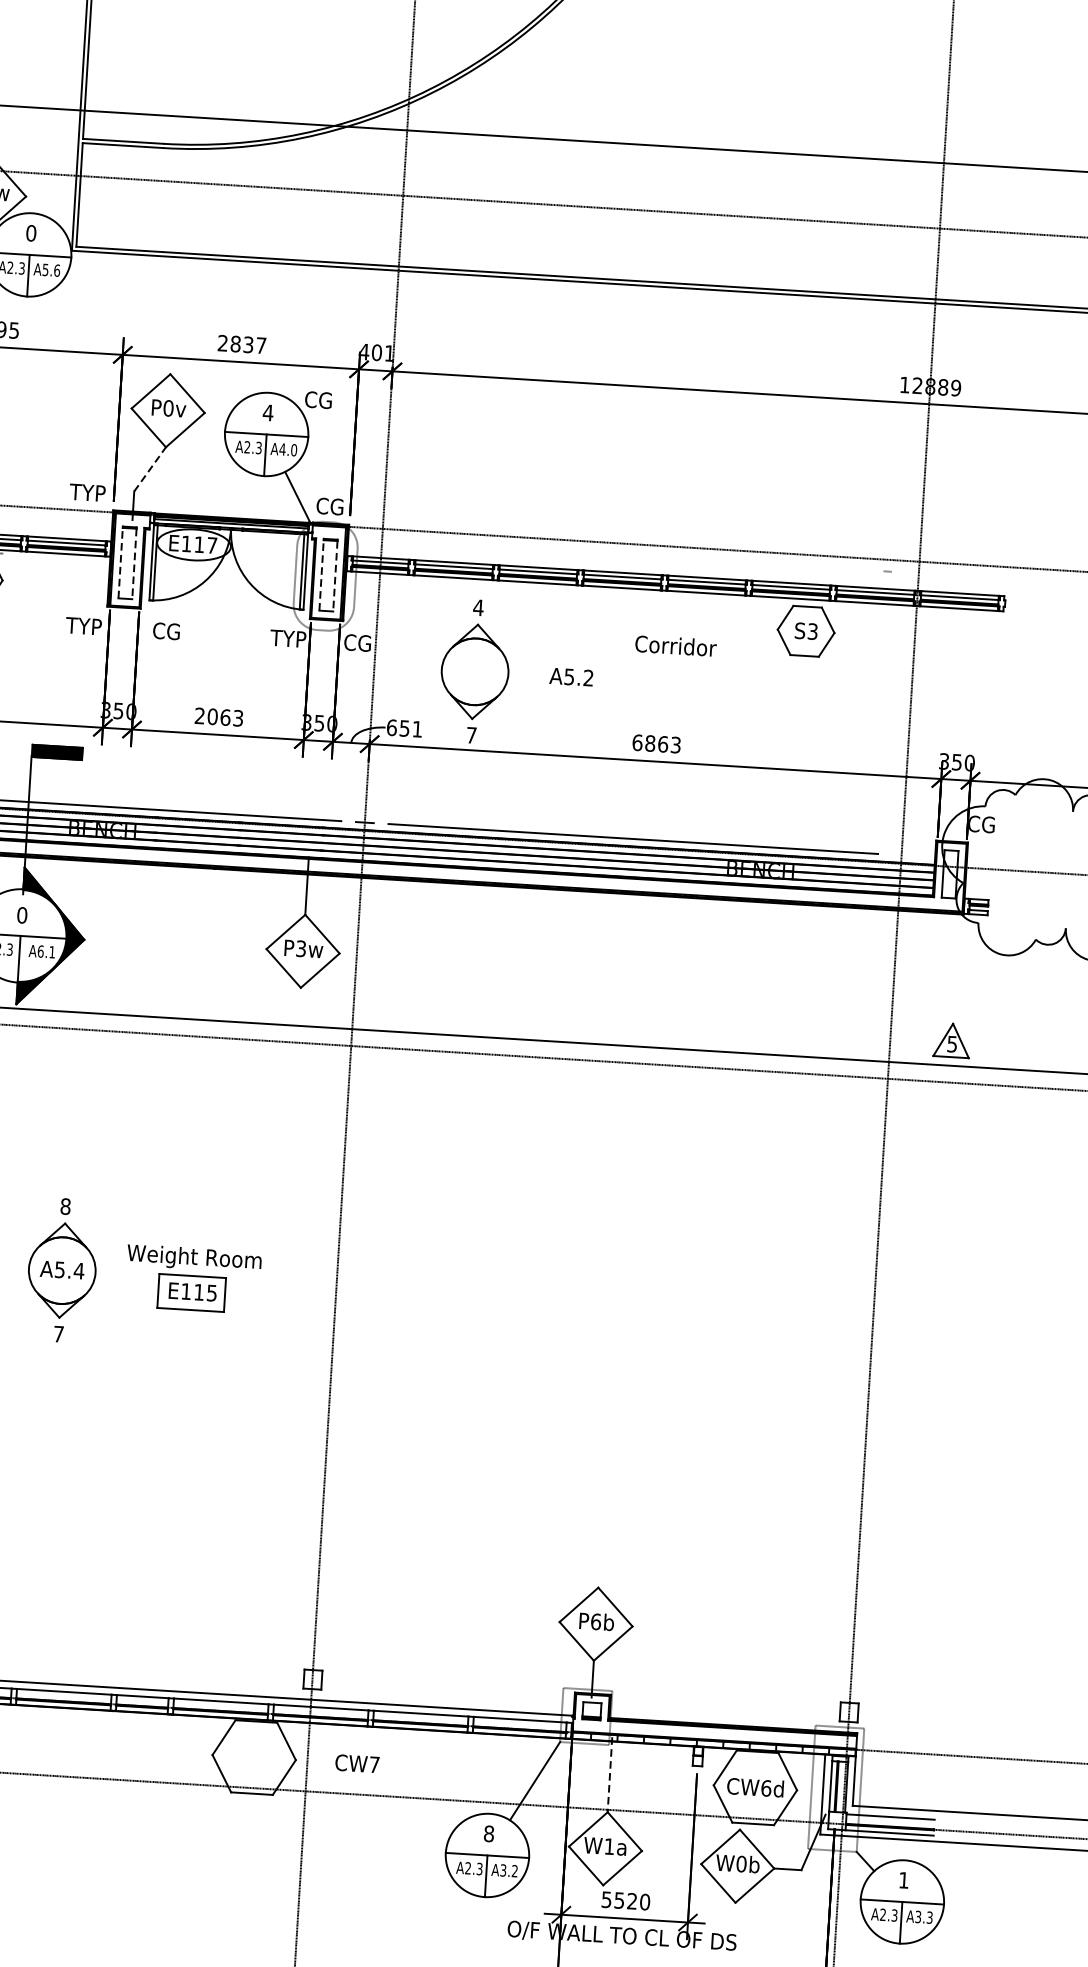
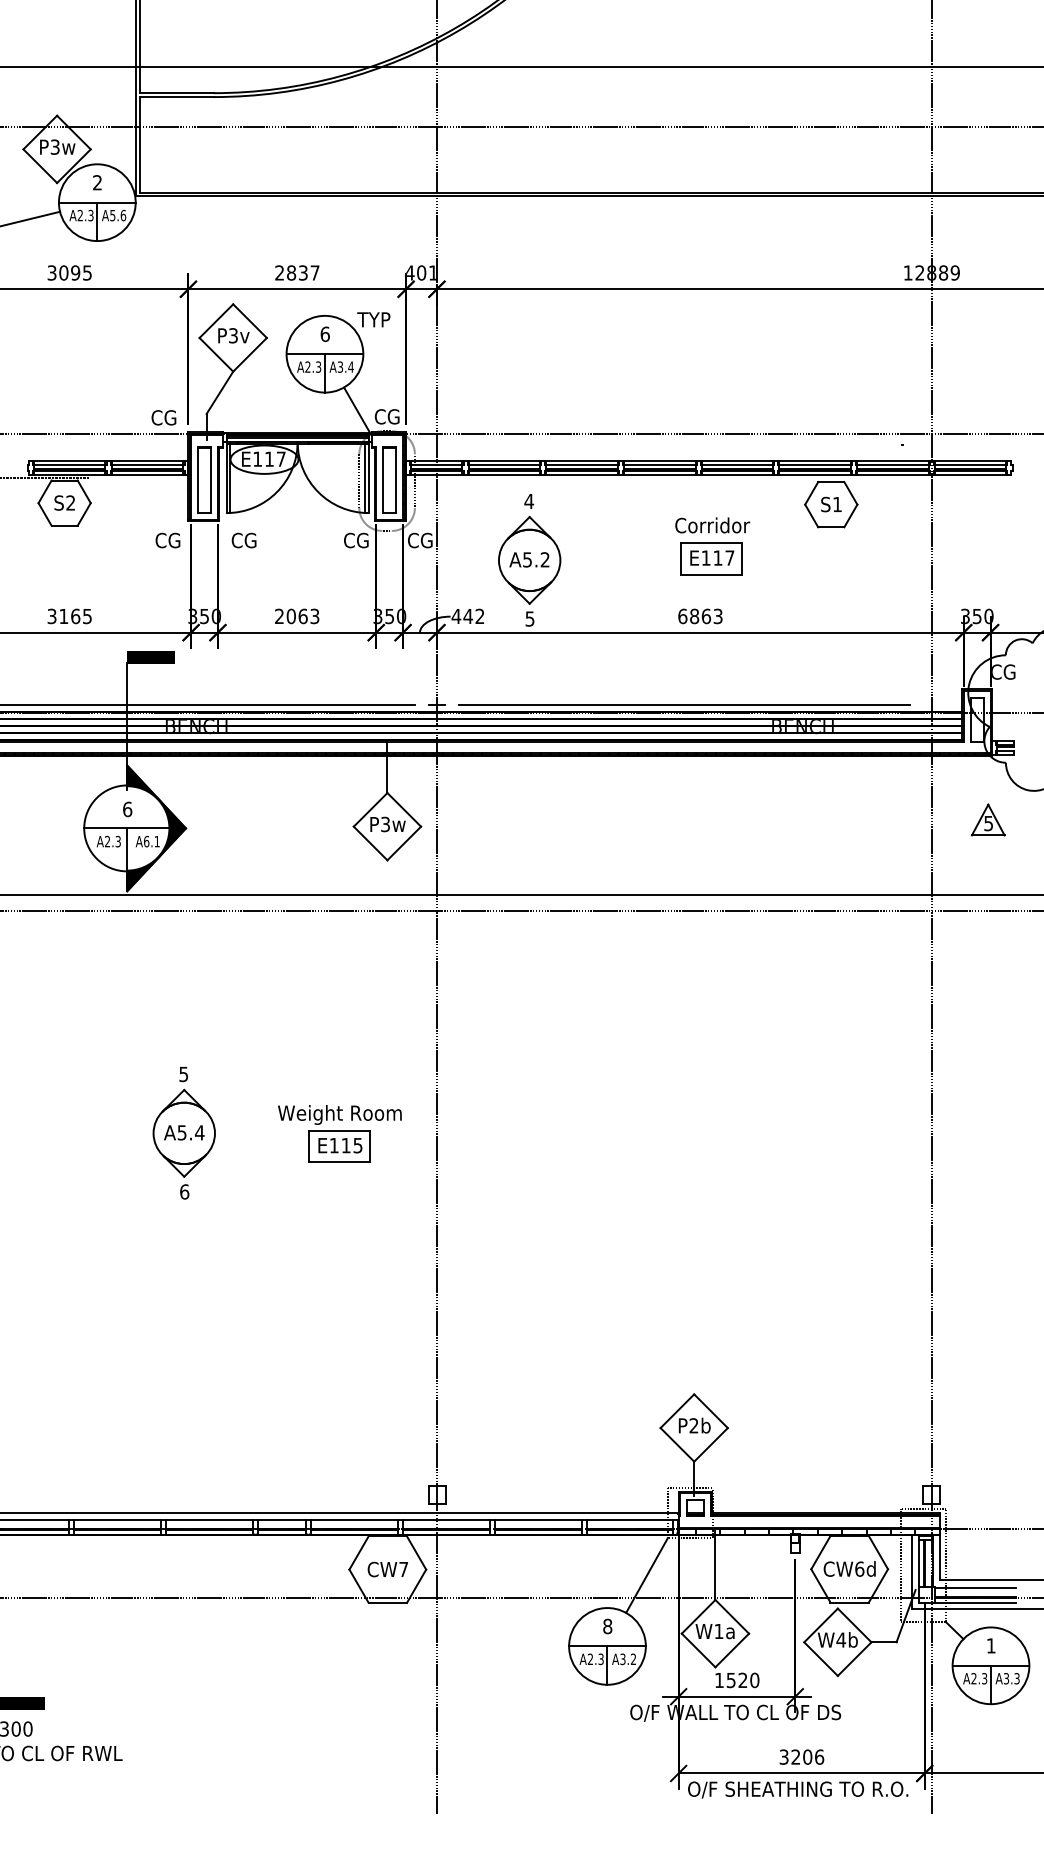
text: (31, 233) -> (97, 182), 0 -> 2
text: (321, 400) -> (373, 319), CG -> TYP
text: (168, 408) -> (233, 335), P0v -> P3v
text: (268, 413) -> (325, 334), 4 -> 6
text: (288, 449) -> (345, 366), A4.0 -> A3.4
line: (150, 469) -> (220, 392), dashed -> solid
text: (87, 492) -> (163, 417), TYP -> CG
line: (121, 563) -> (198, 480), dashed -> solid
line: (133, 564) -> (210, 481), dashed -> solid
line: (321, 575) -> (383, 480), dashed -> solid
line: (335, 577) -> (396, 481), dashed -> solid
text: (83, 626) -> (167, 540), TYP -> CG
text: (812, 631) -> (837, 504), S3 -> S1
text: (287, 638) -> (355, 540), TYP -> CG
text: (571, 676) -> (529, 559), moved
part: (672, 681) -> (711, 558), added
text: (403, 728) -> (467, 616), 651 -> 442
text: (471, 734) -> (529, 618), 7 -> 5
text: (22, 914) -> (127, 808), 0 -> 6
part: (951, 1039) -> (987, 819), moved
text: (65, 1206) -> (183, 1074), 8 -> 5
part: (192, 1278) -> (339, 1133), moved
text: (58, 1333) -> (184, 1191), 7 -> 6
text: (595, 1621) -> (693, 1425), P6b -> P2b
text: (356, 1763) -> (387, 1569), moved
line: (610, 1774) -> (715, 1565), dashed -> solid
text: (741, 1863) -> (841, 1639), W0b -> W4b
text: (606, 1899) -> (719, 1680), 5520 -> 1520

